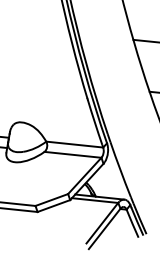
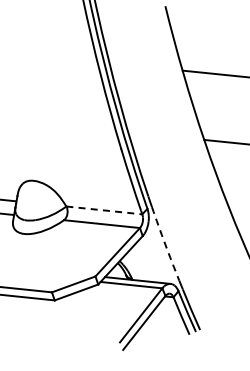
line: (74, 144) -> (104, 210), solid -> dashed
arc: (120, 170) -> (165, 244), solid -> dashed

